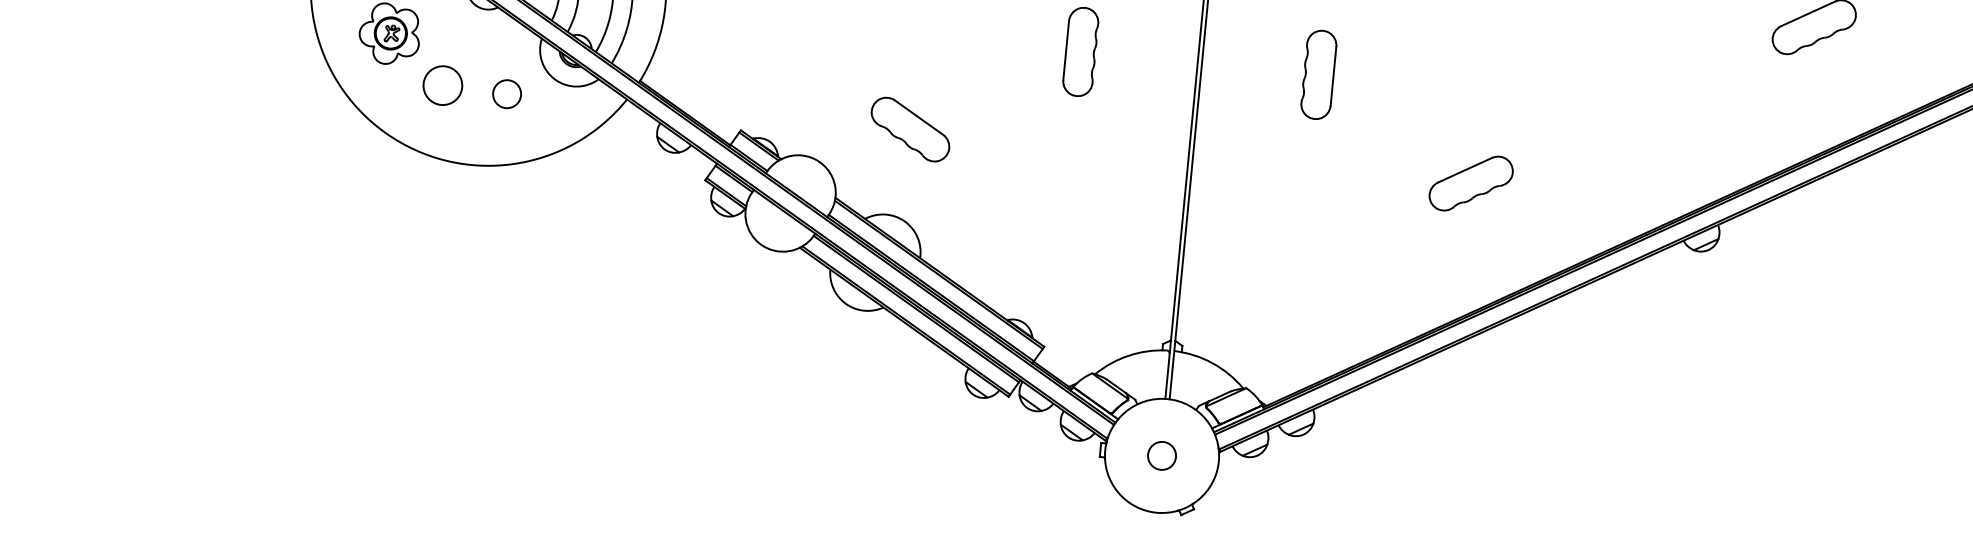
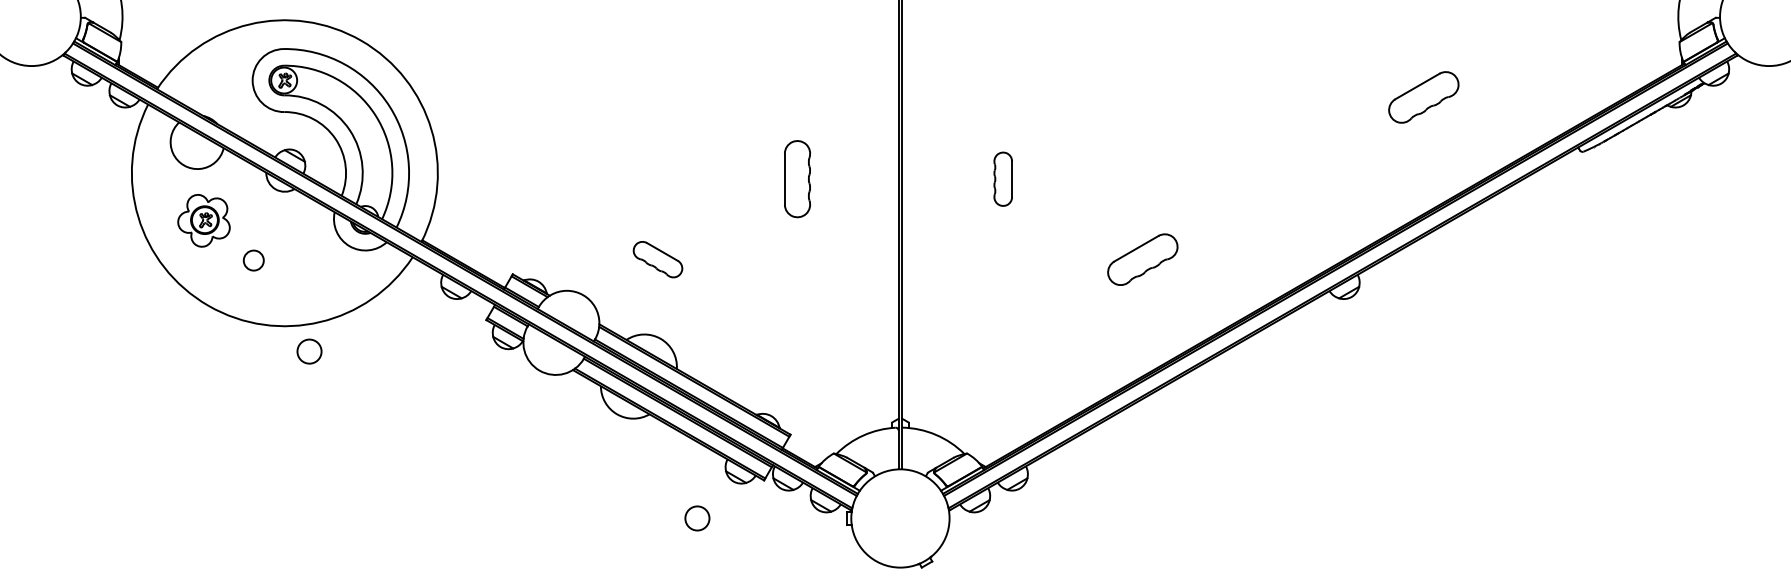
part: (1317, 75) -> (1002, 179), size x0.7
circle: (442, 85) -> (253, 260), size x0.6
circle: (507, 94) -> (309, 351), moved
part: (909, 129) -> (657, 259), size x0.7
circle: (1162, 455) -> (697, 518), moved

